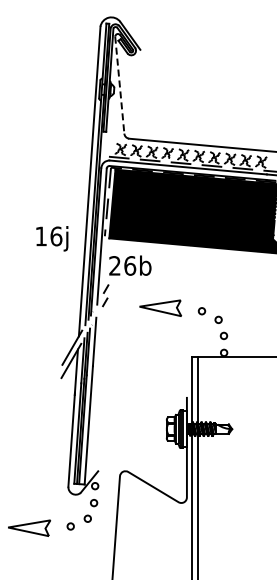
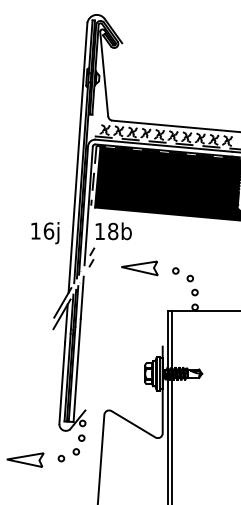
line: (119, 85) -> (103, 74), dashed -> solid
text: (52, 238) -> (45, 232), moved
text: (122, 265) -> (106, 231), 26b -> 18b

